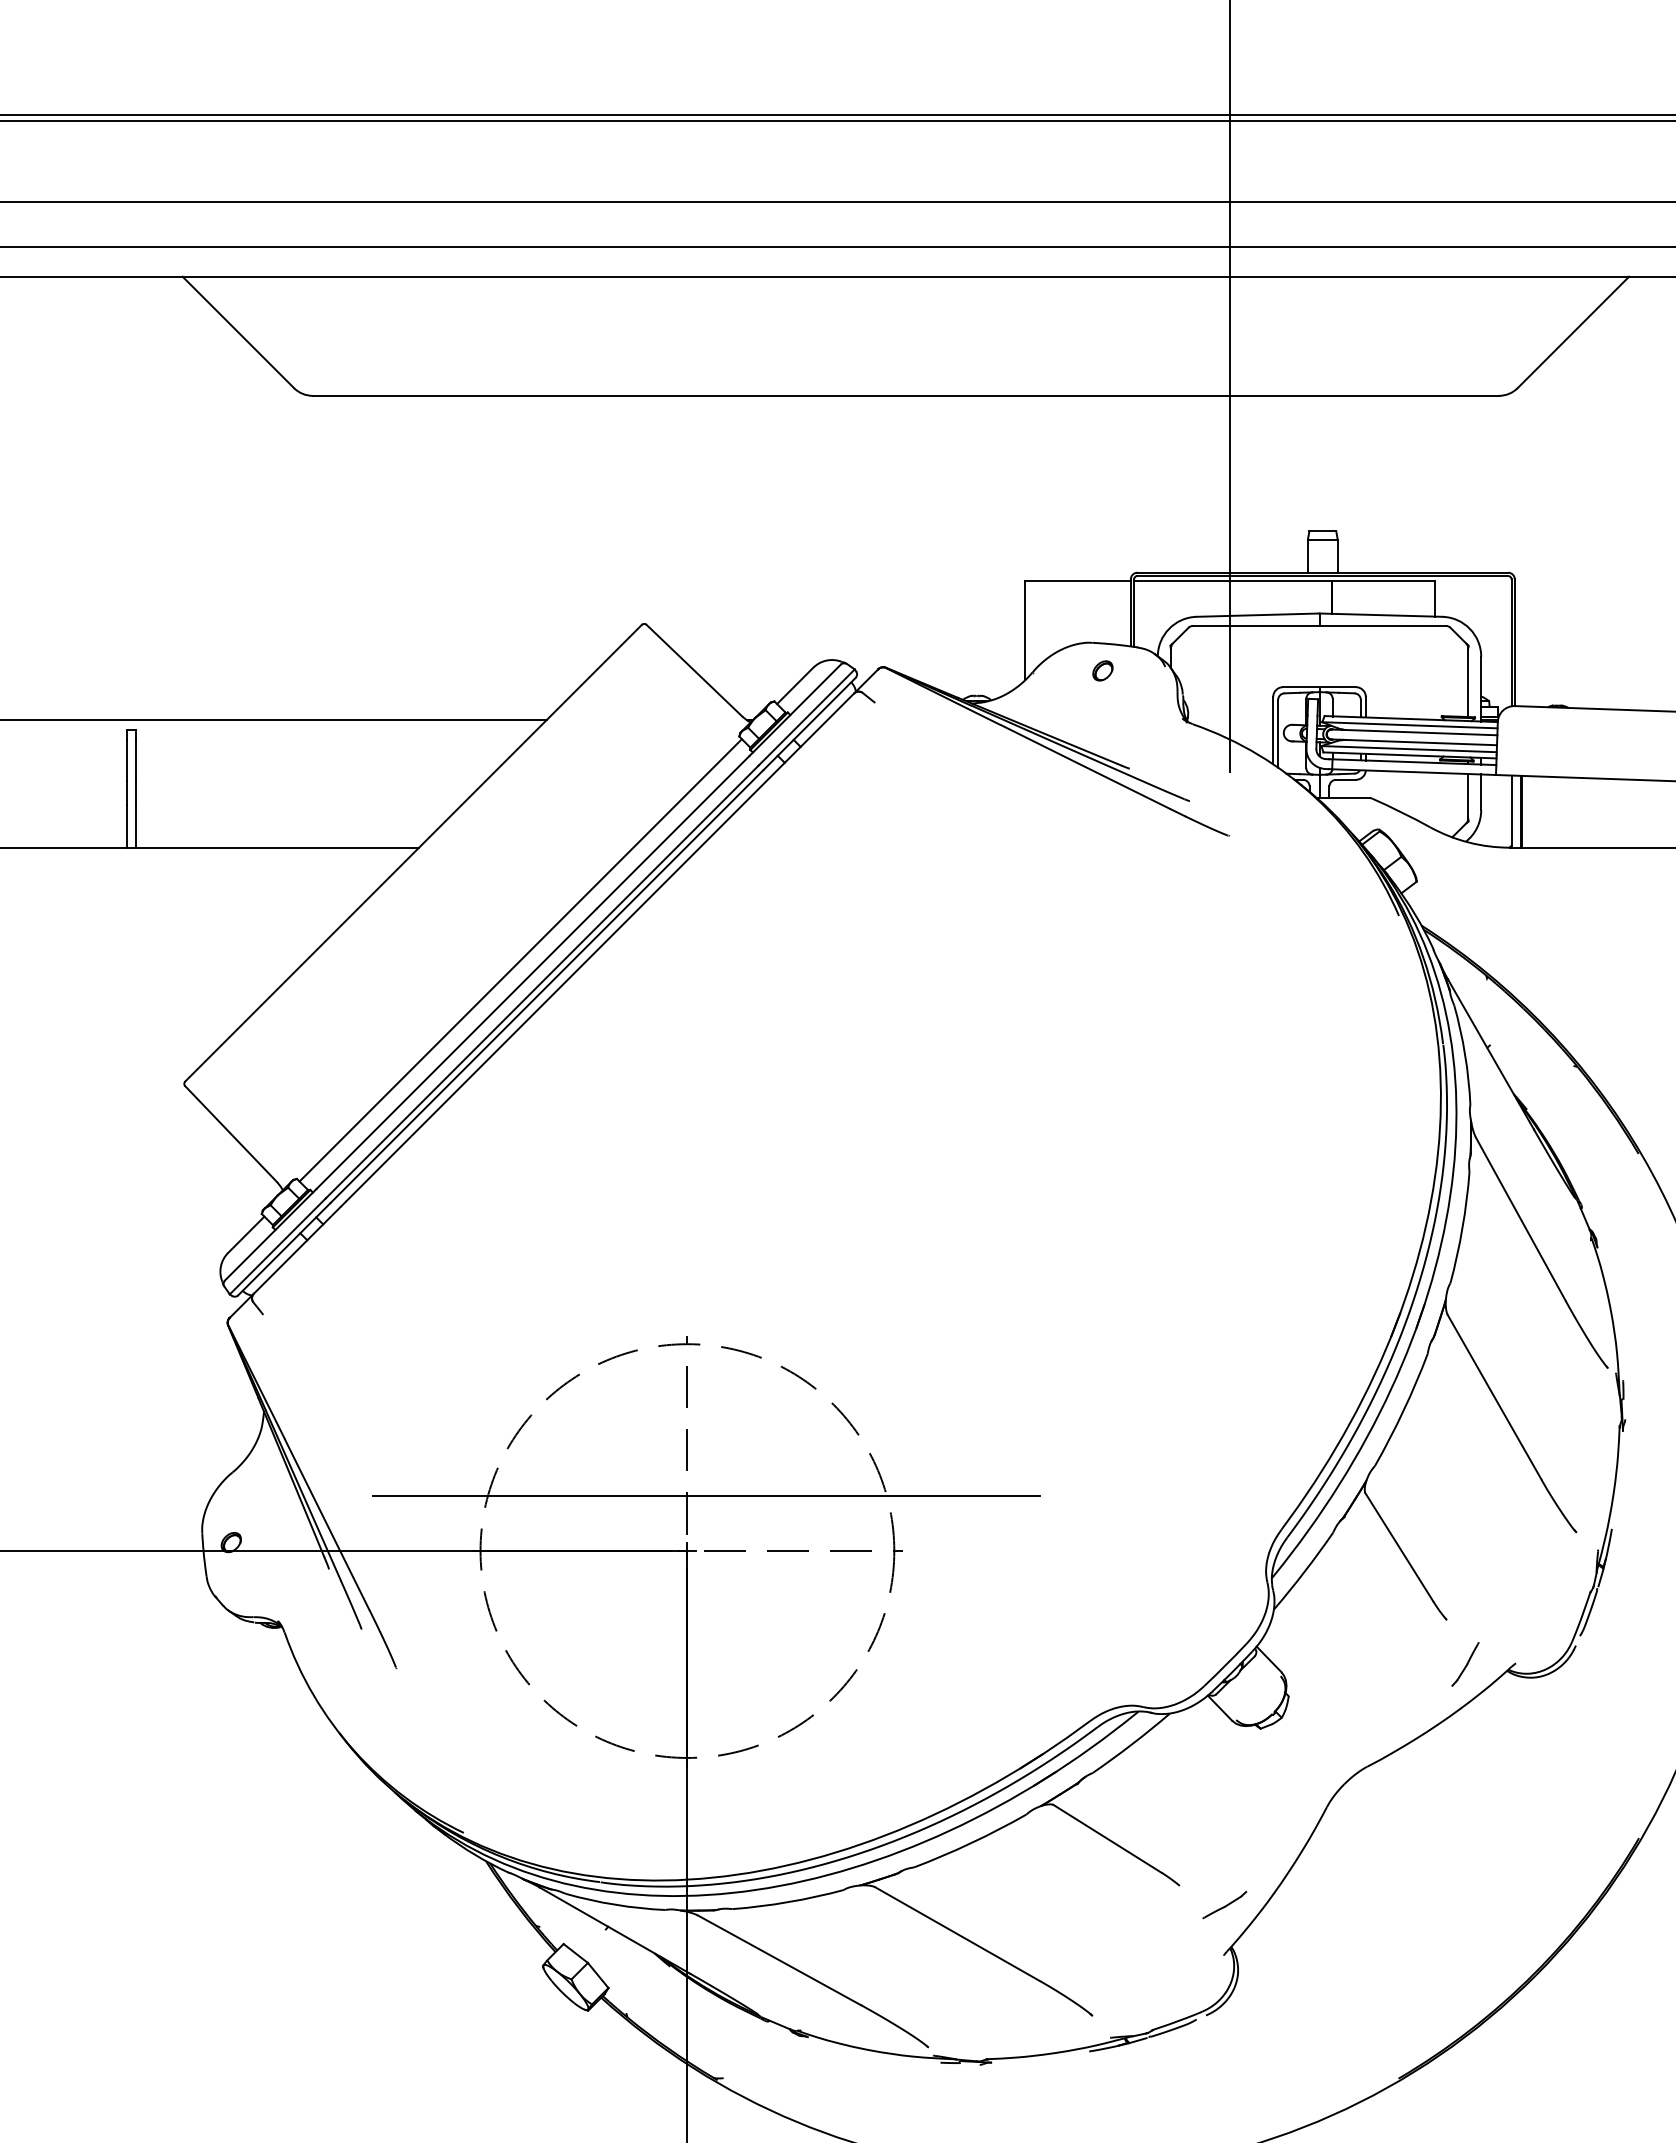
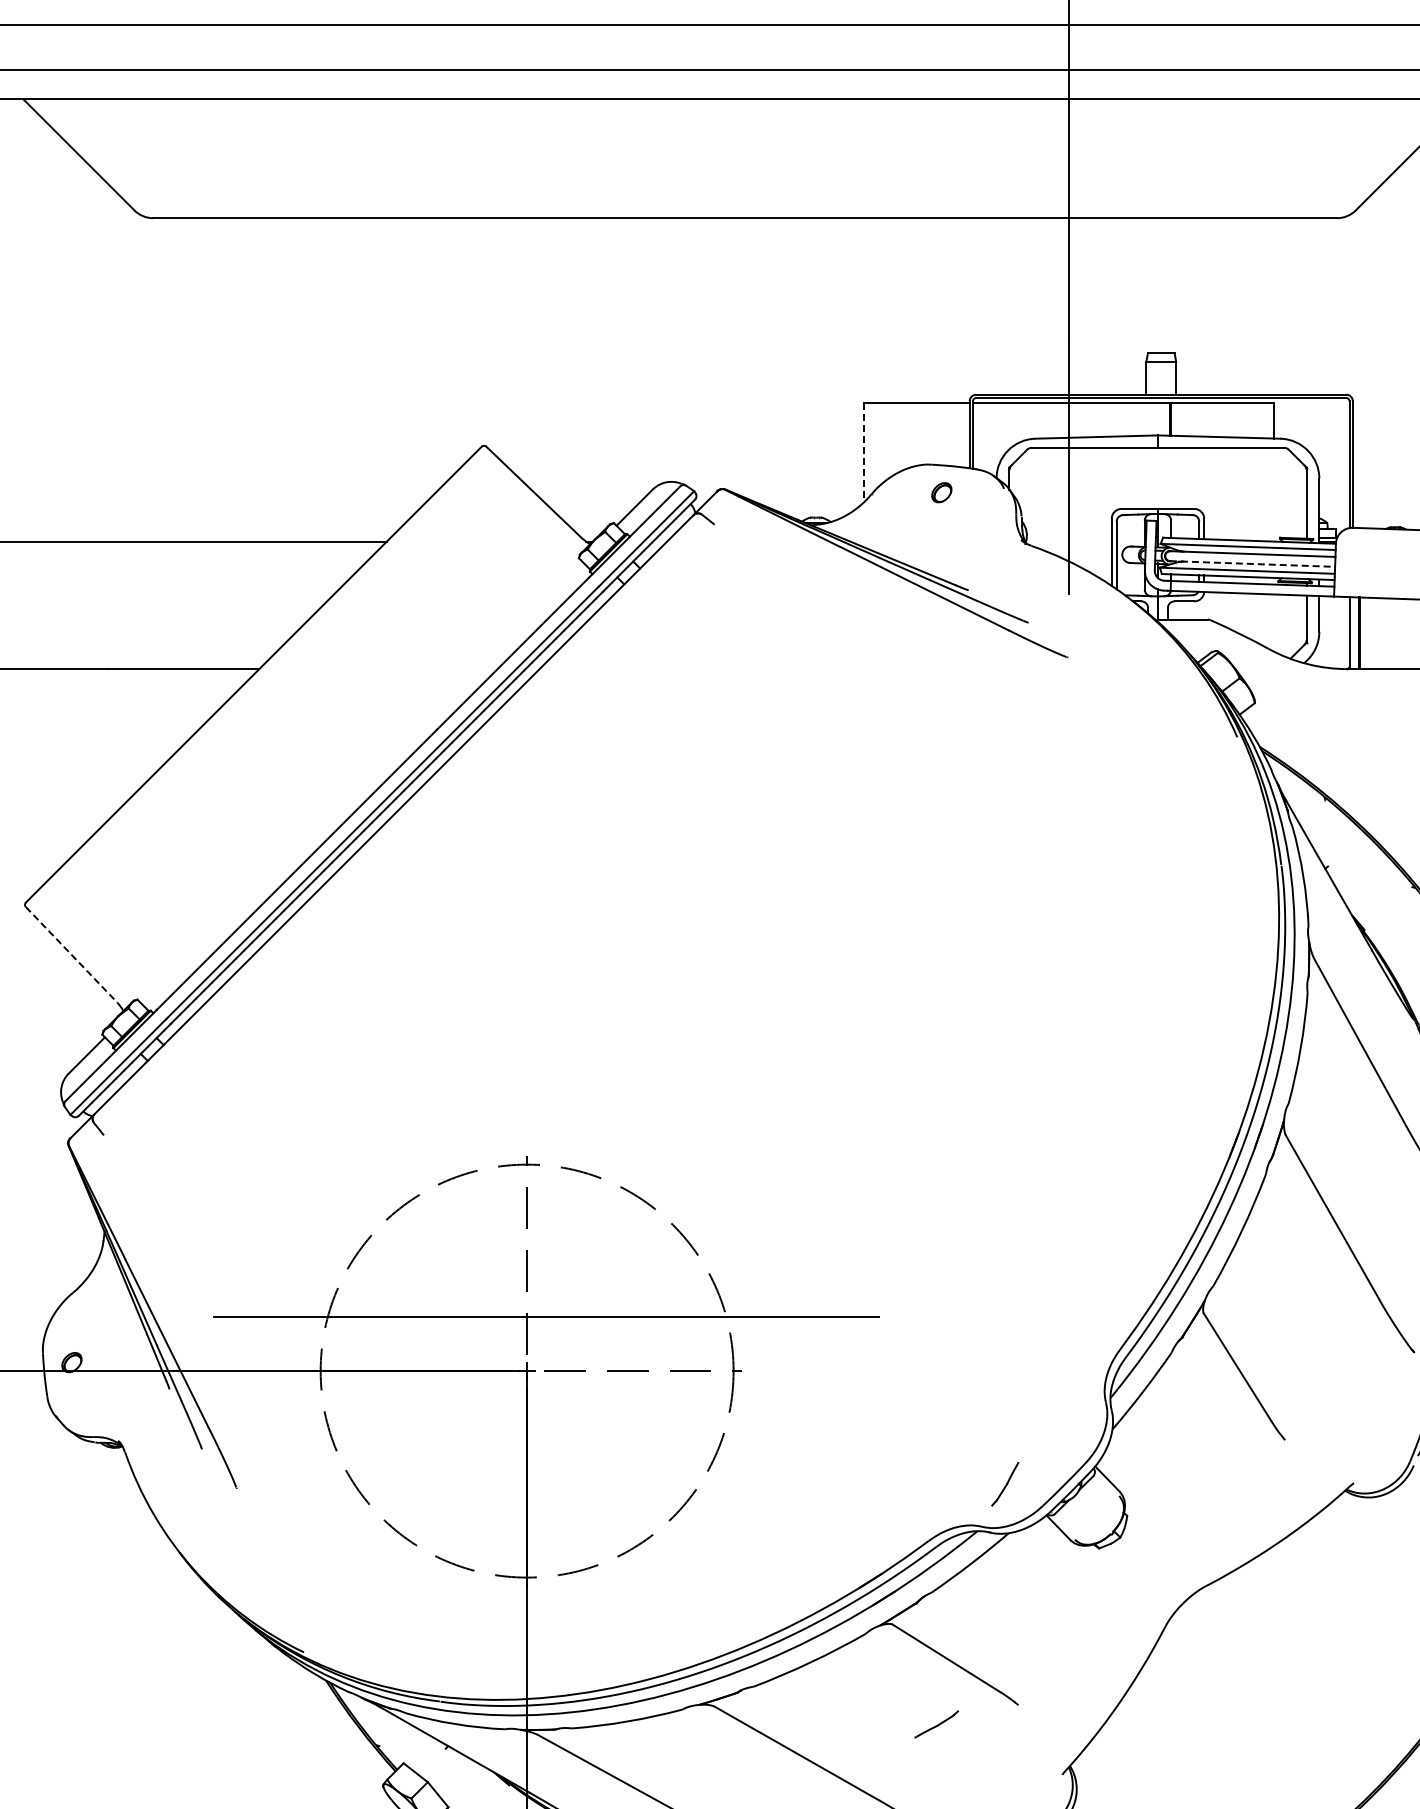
line: (1024, 630) -> (863, 452), solid -> dashed
line: (1414, 742) -> (1252, 564), solid -> dashed
line: (520, 960) -> (360, 781), removed
line: (231, 1134) -> (72, 955), solid -> dashed
part: (1465, 1664) -> (1005, 1484), moved
part: (1224, 1905) -> (936, 1724), moved

